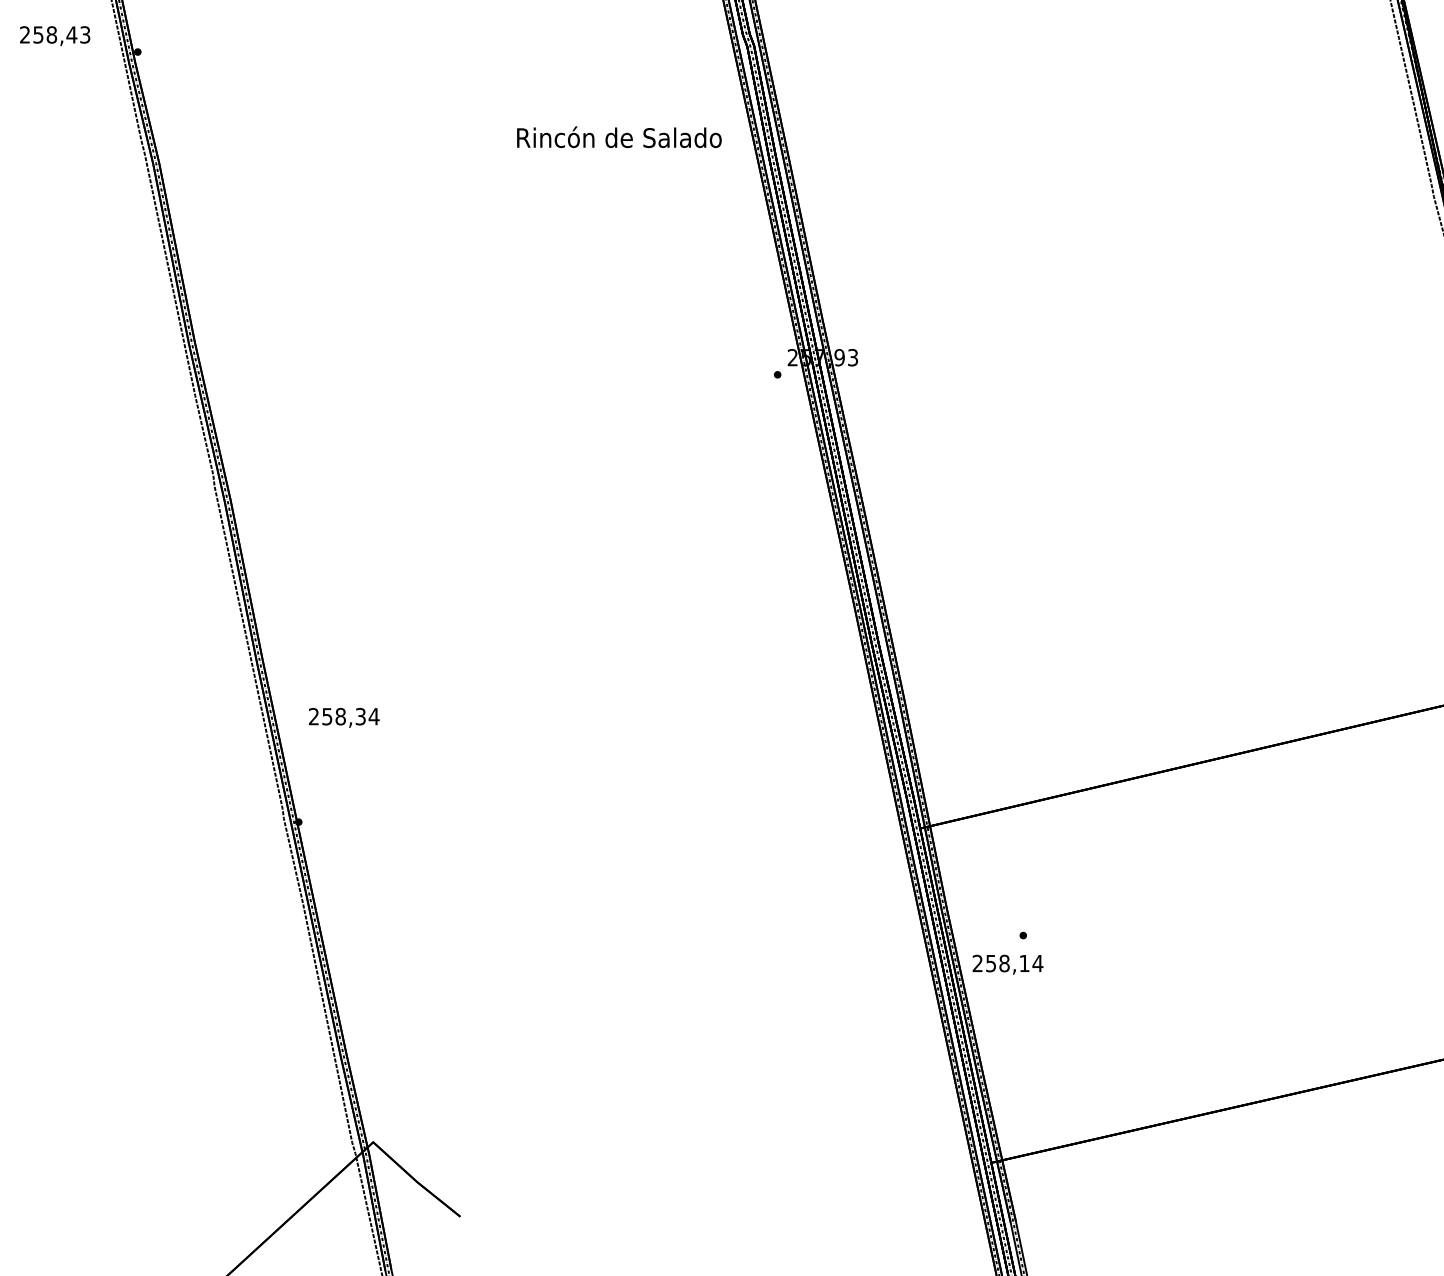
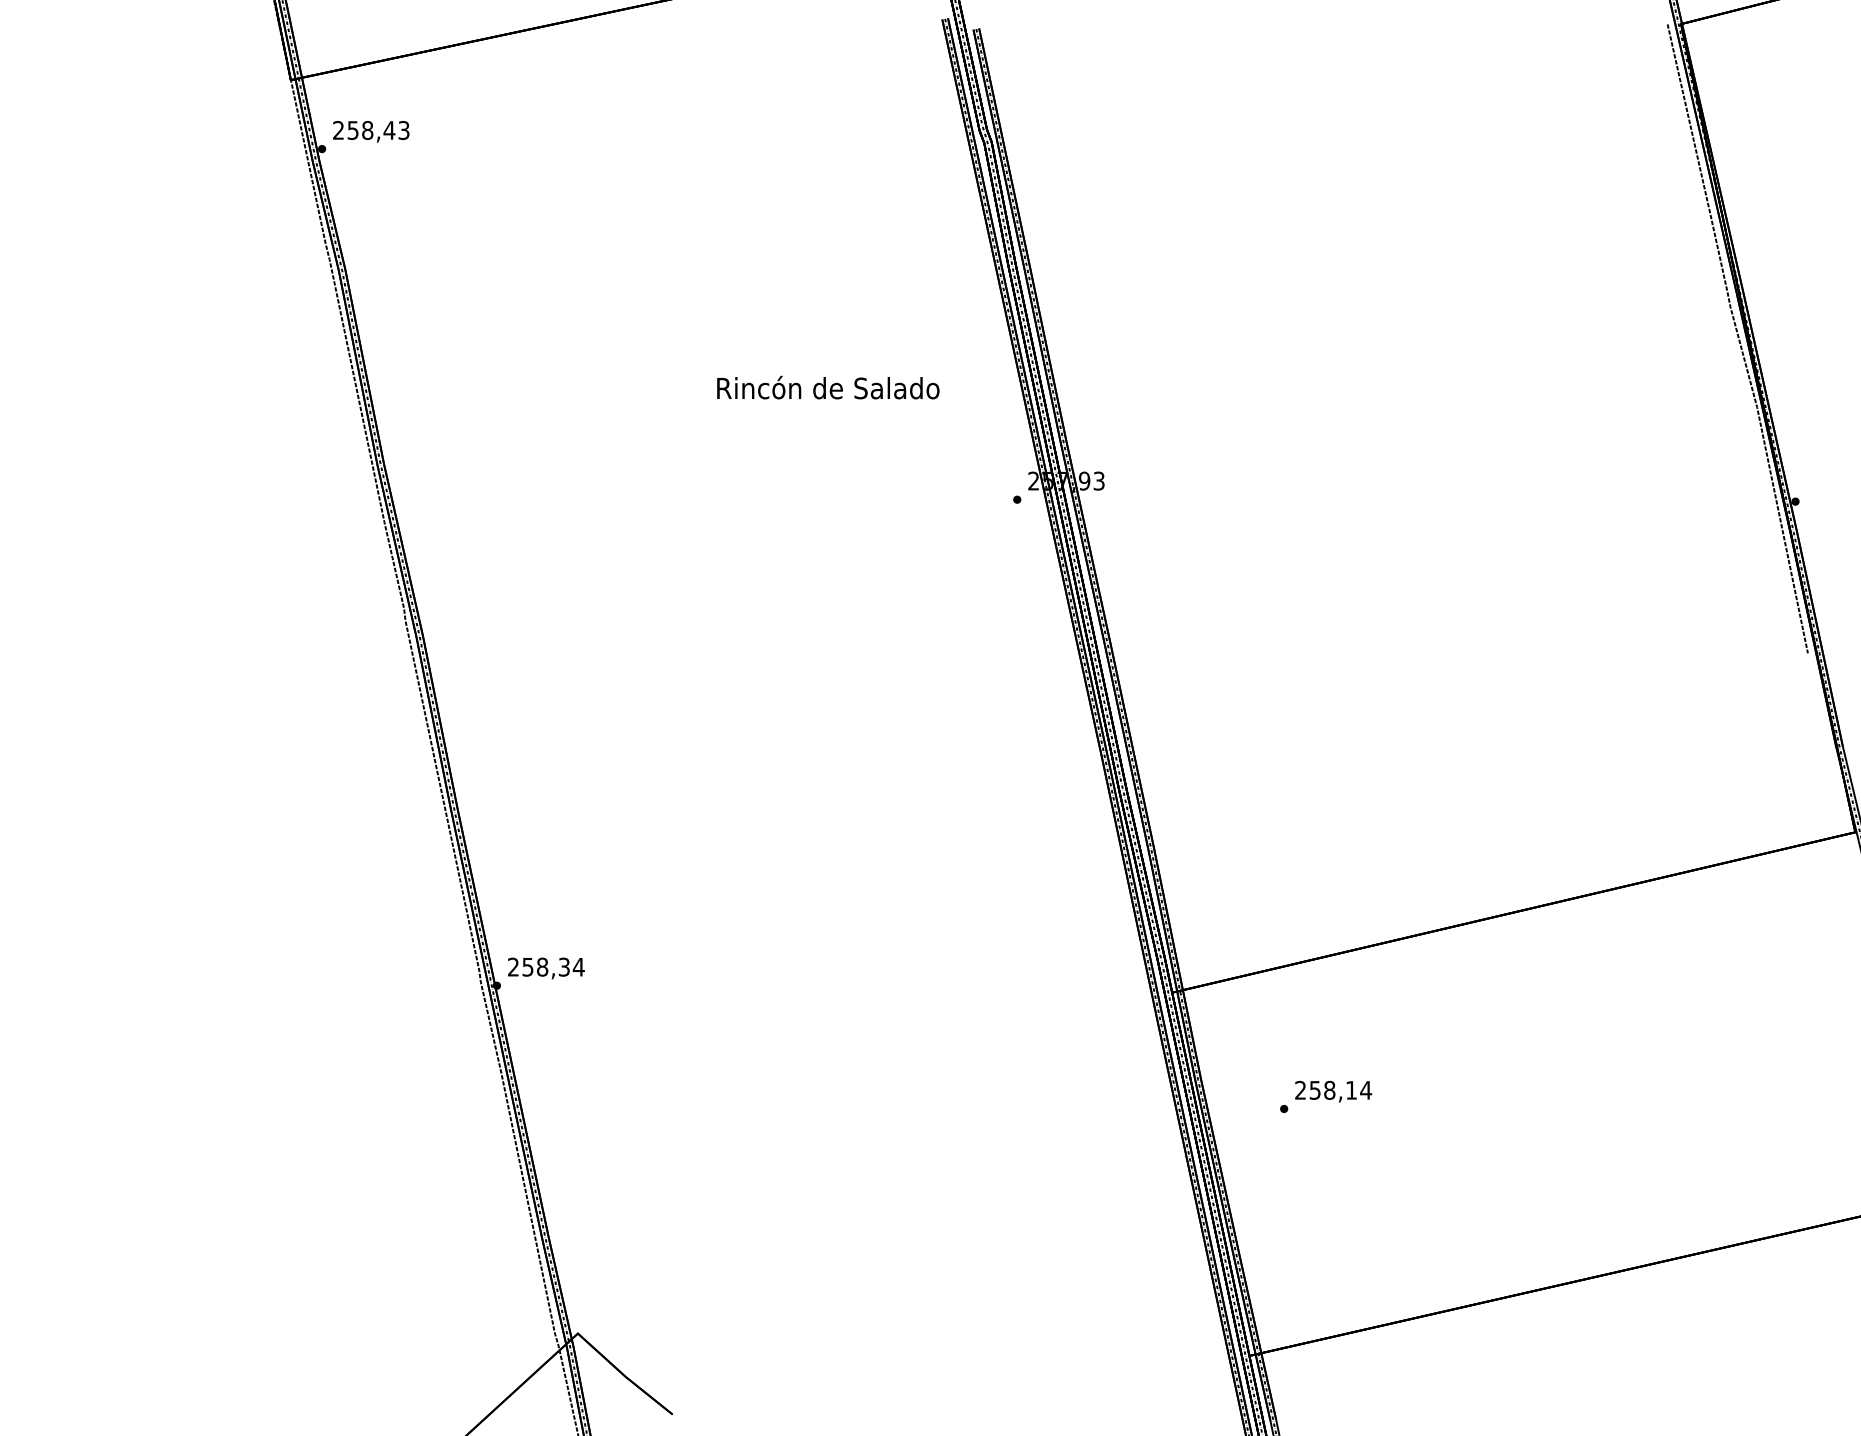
text: (55, 35) -> (371, 131), moved
text: (619, 137) -> (828, 387), moved
text: (344, 717) -> (546, 968), moved
text: (1007, 964) -> (1333, 1091), moved

